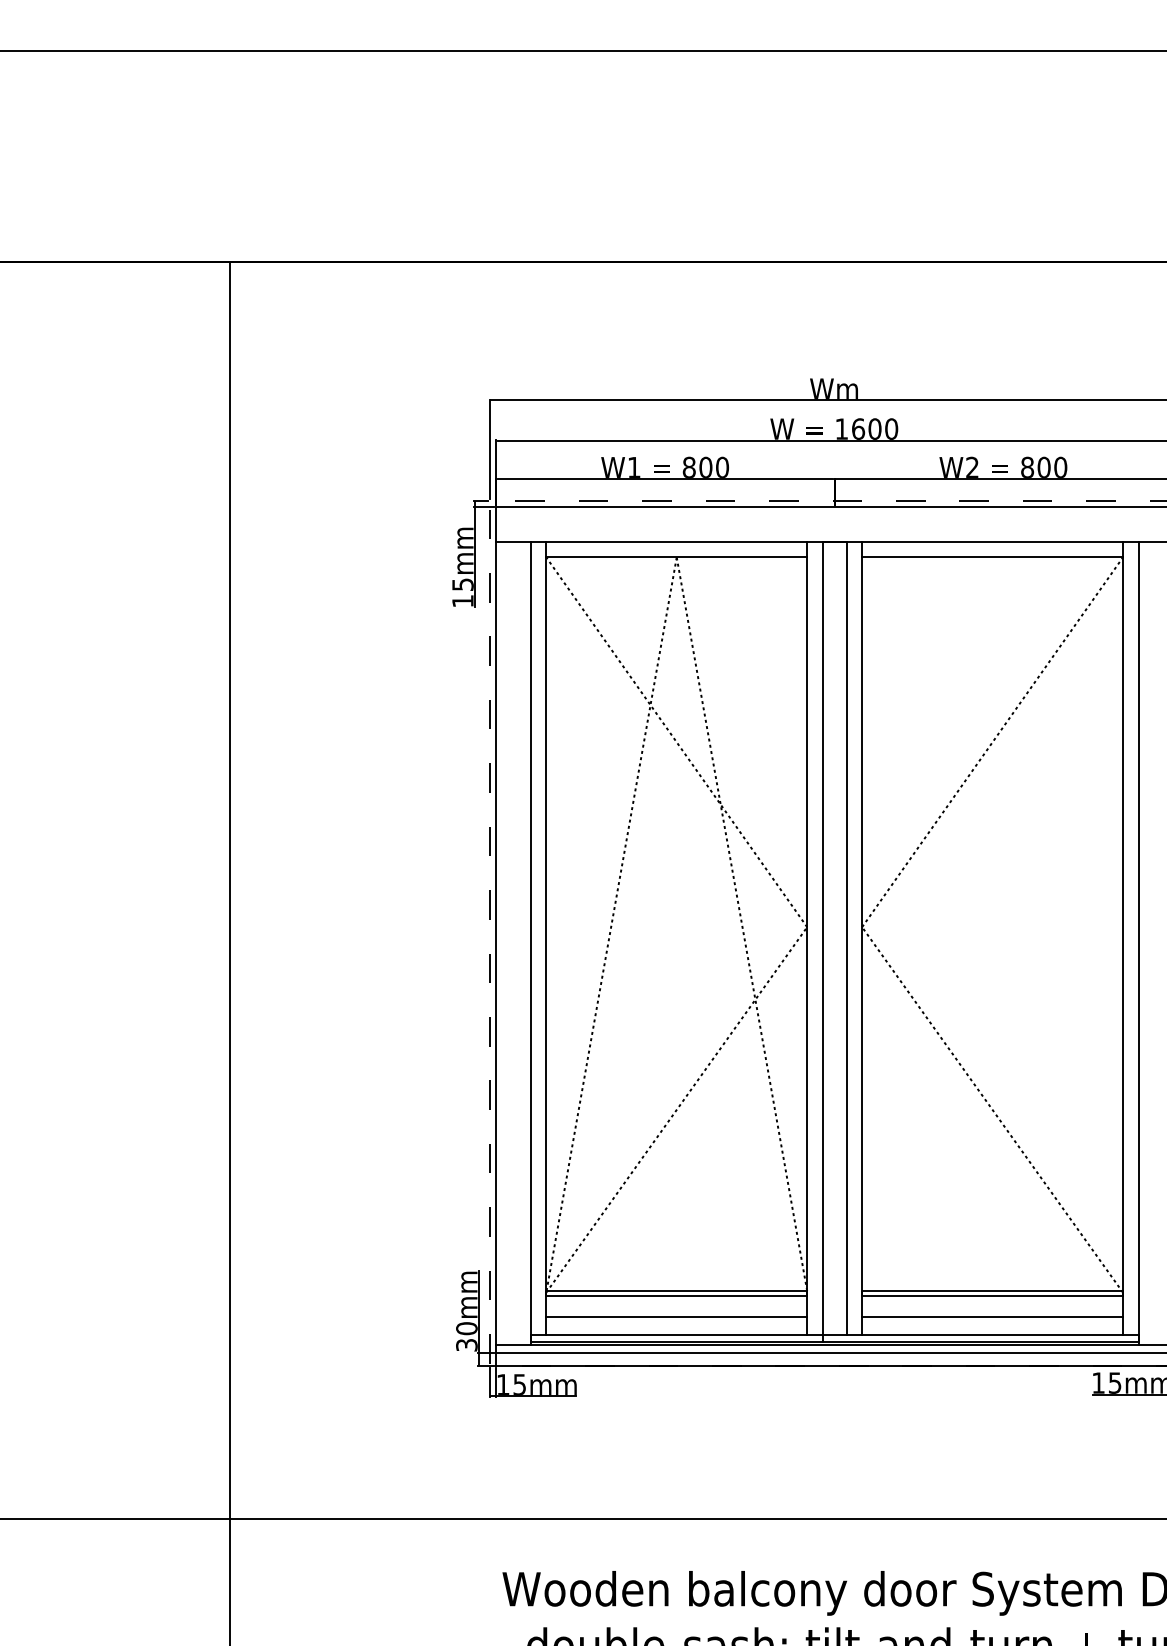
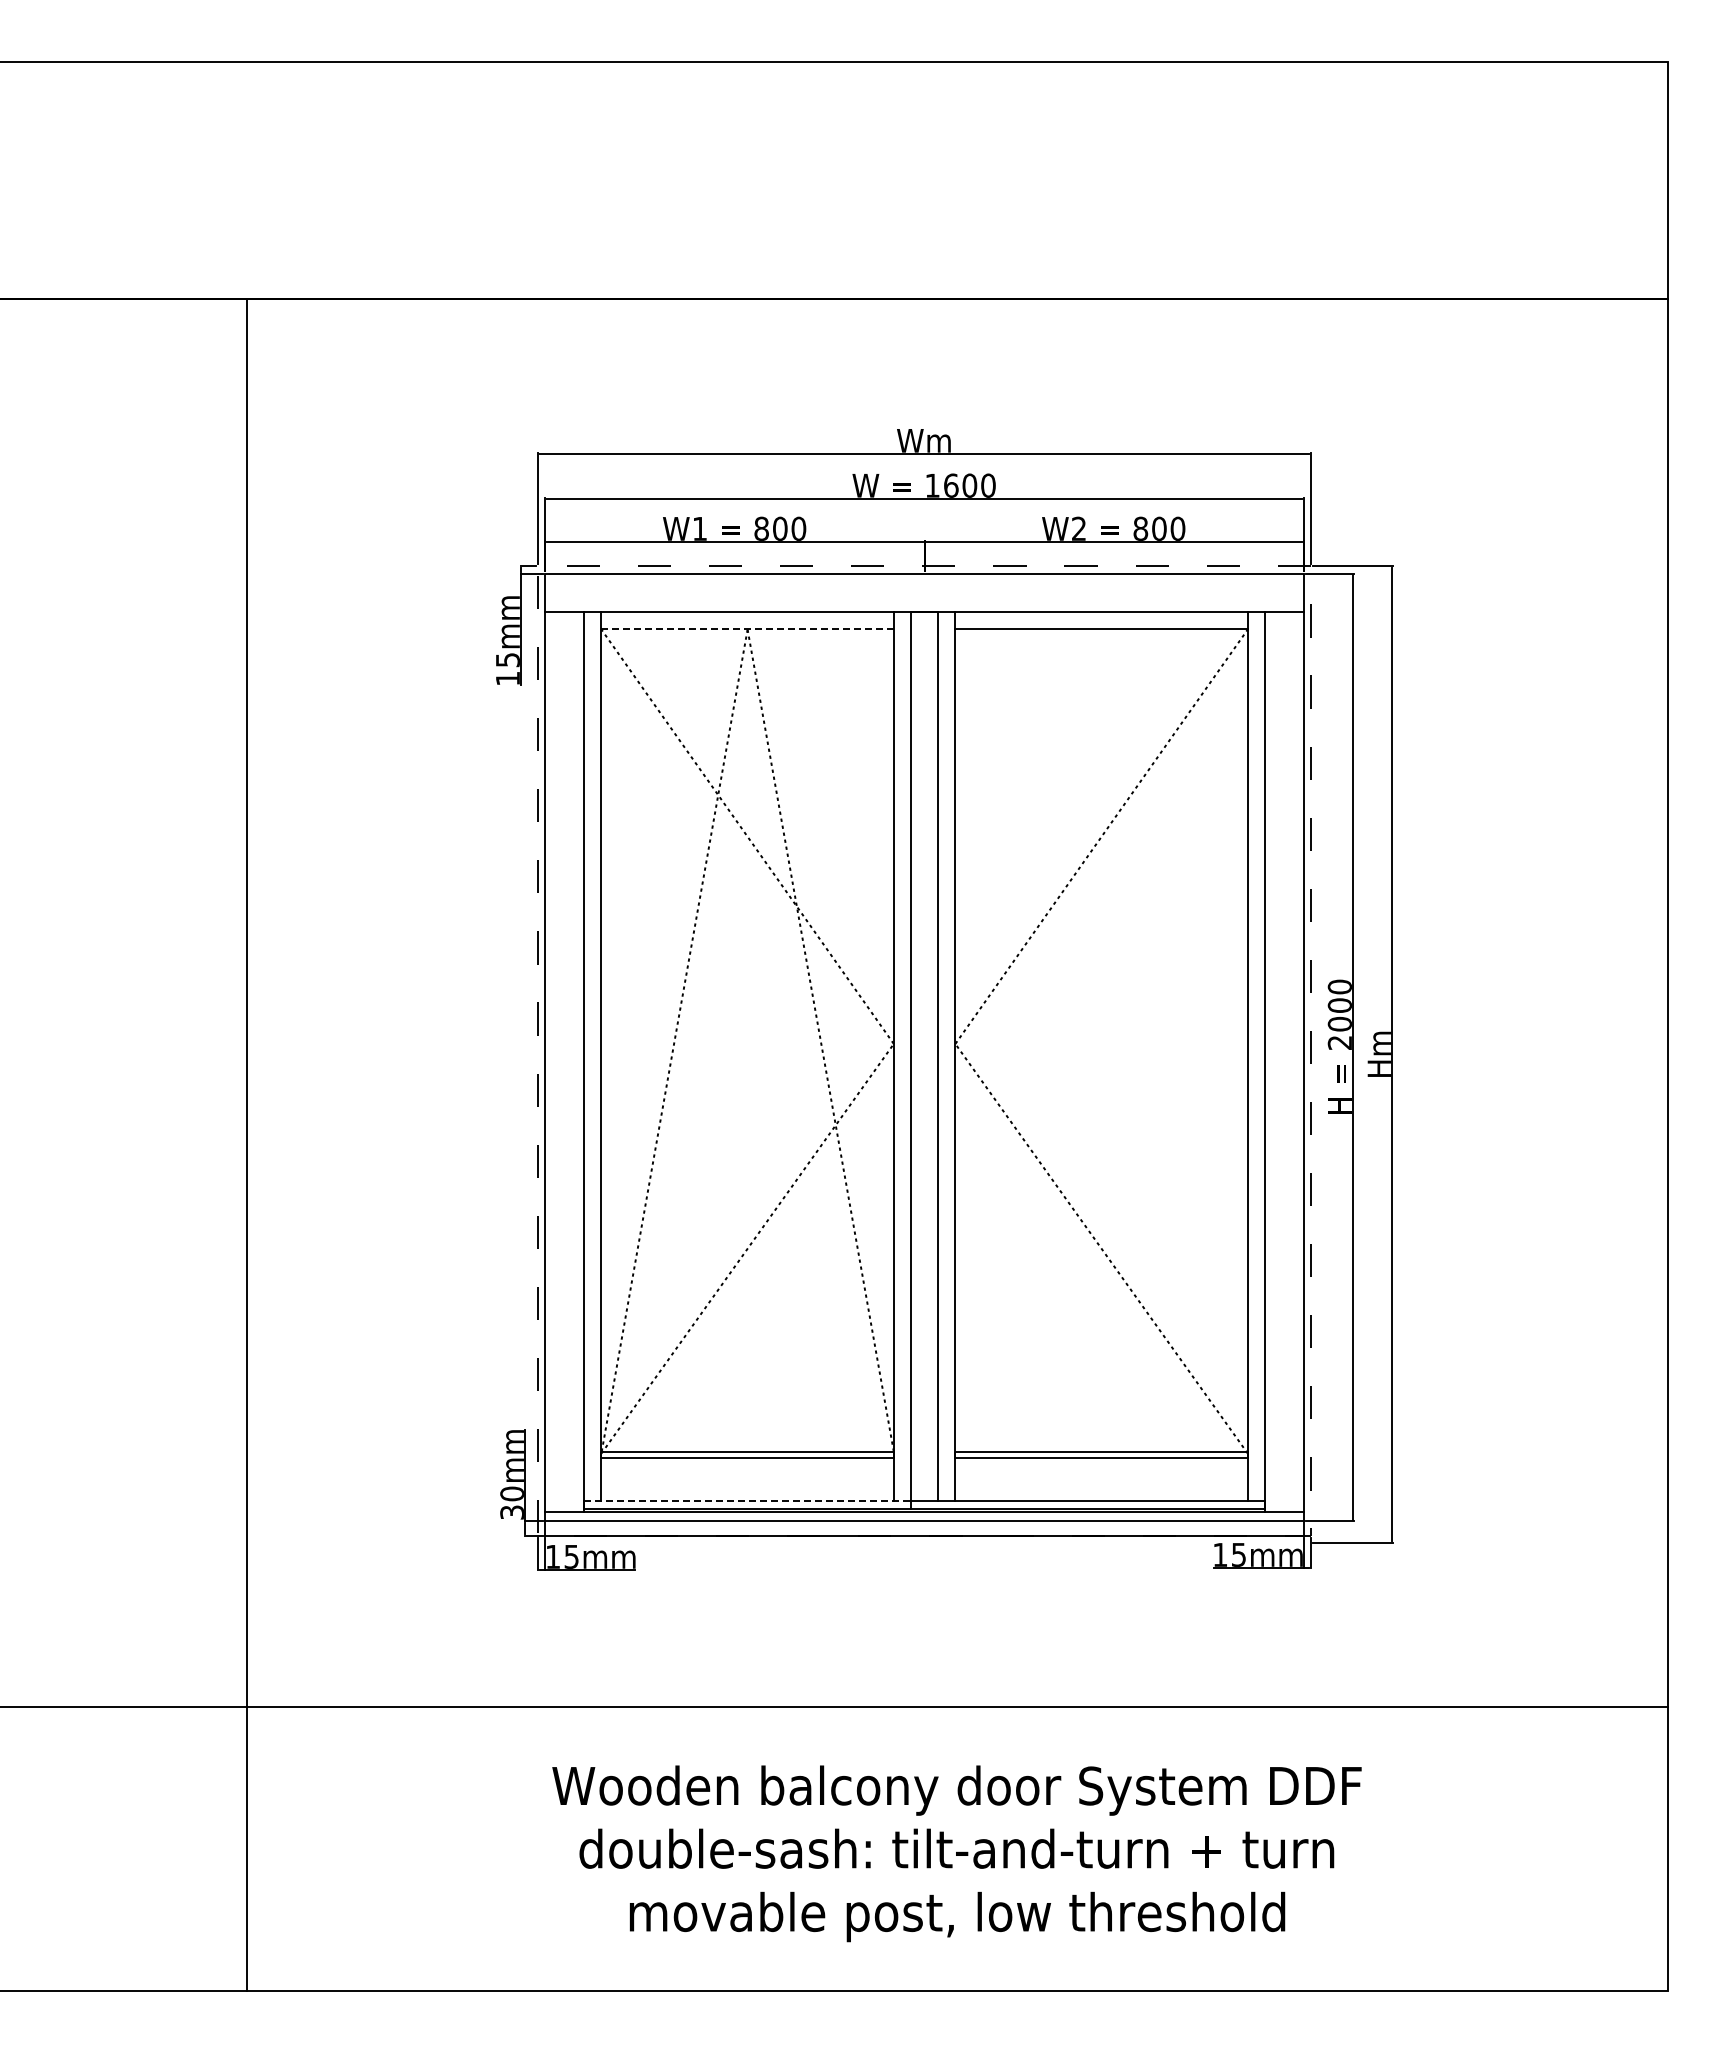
line: (677, 557) -> (748, 629), solid -> dashed
line: (676, 1316) -> (747, 1480), removed
line: (992, 1316) -> (1101, 1480), removed
line: (676, 1335) -> (747, 1501), solid -> dashed

